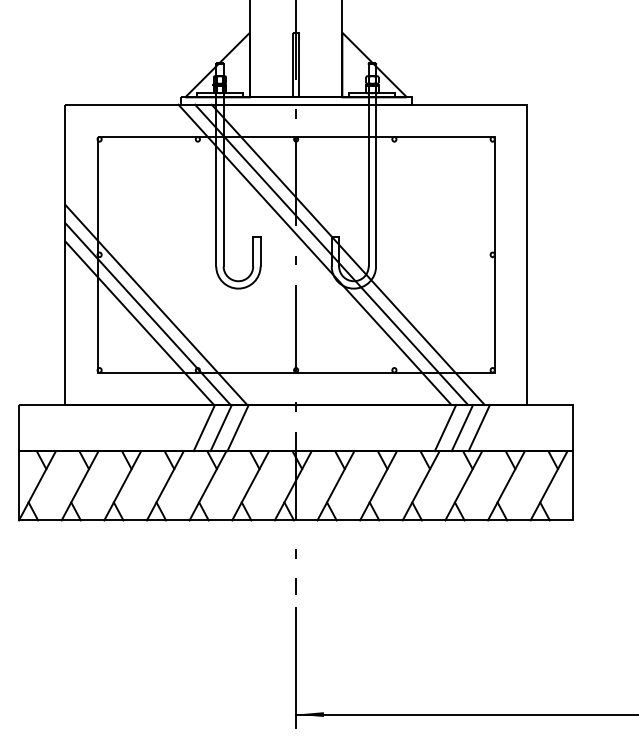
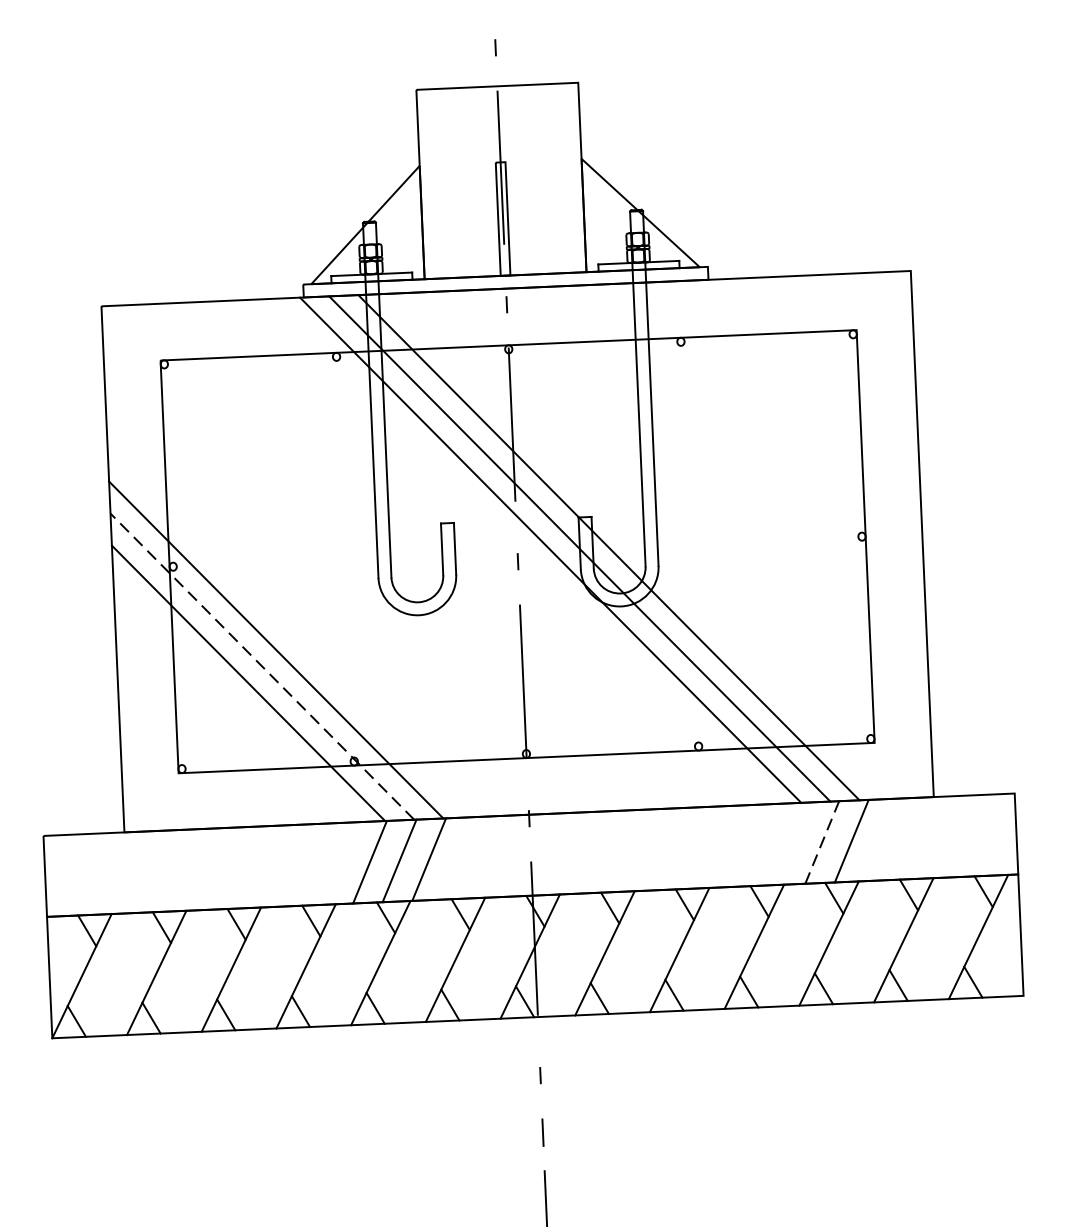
line: (147, 314) -> (261, 667), solid -> dashed
line: (445, 427) -> (792, 842), removed
line: (462, 427) -> (822, 841), solid -> dashed

